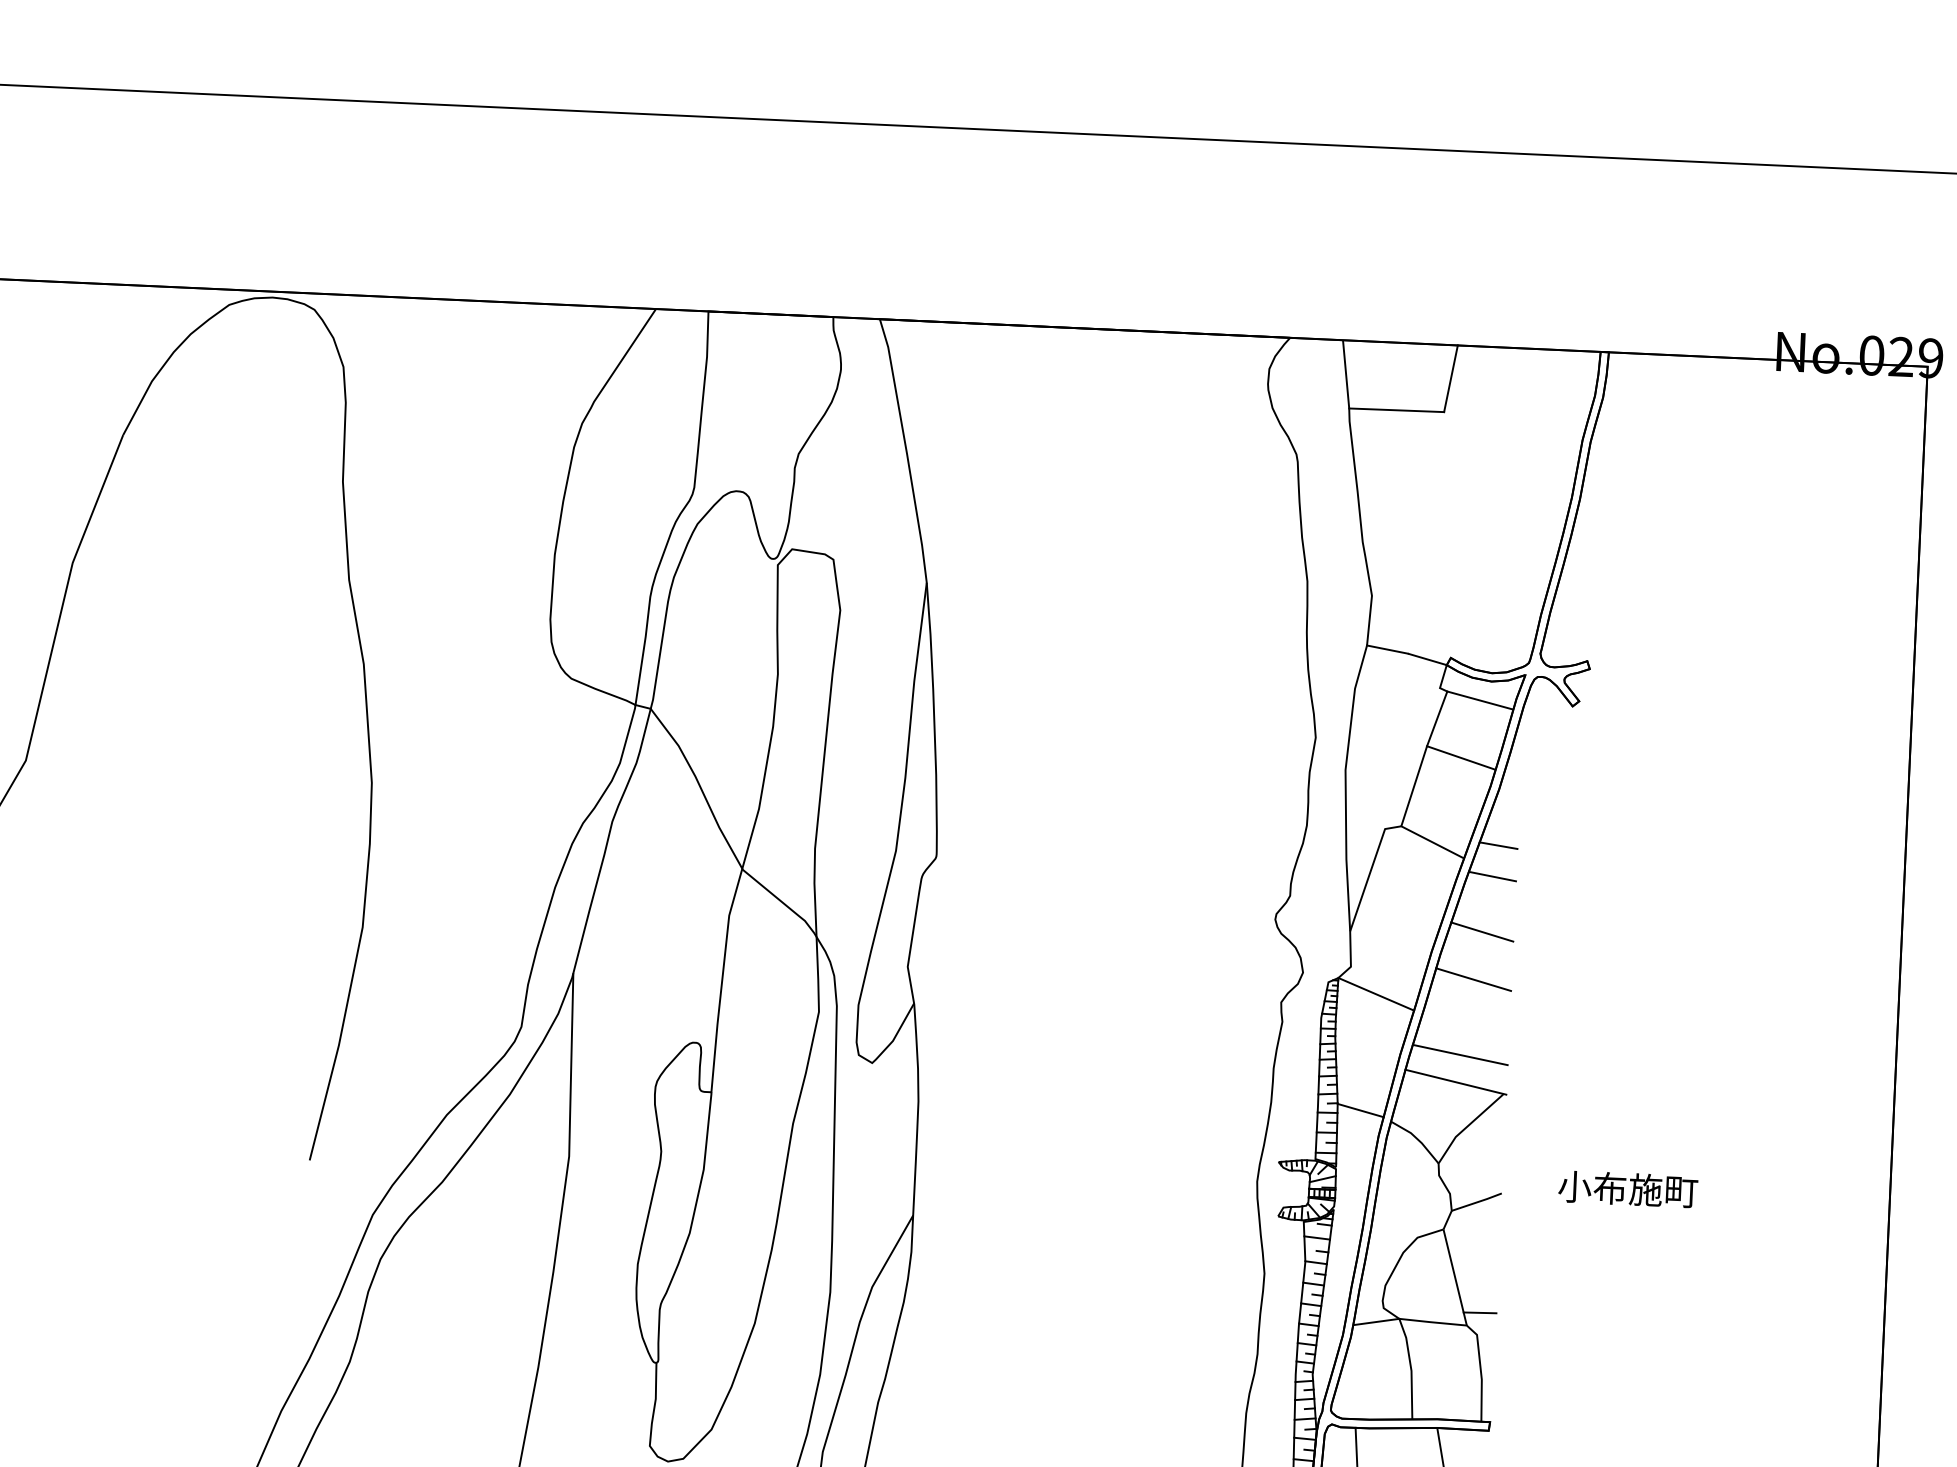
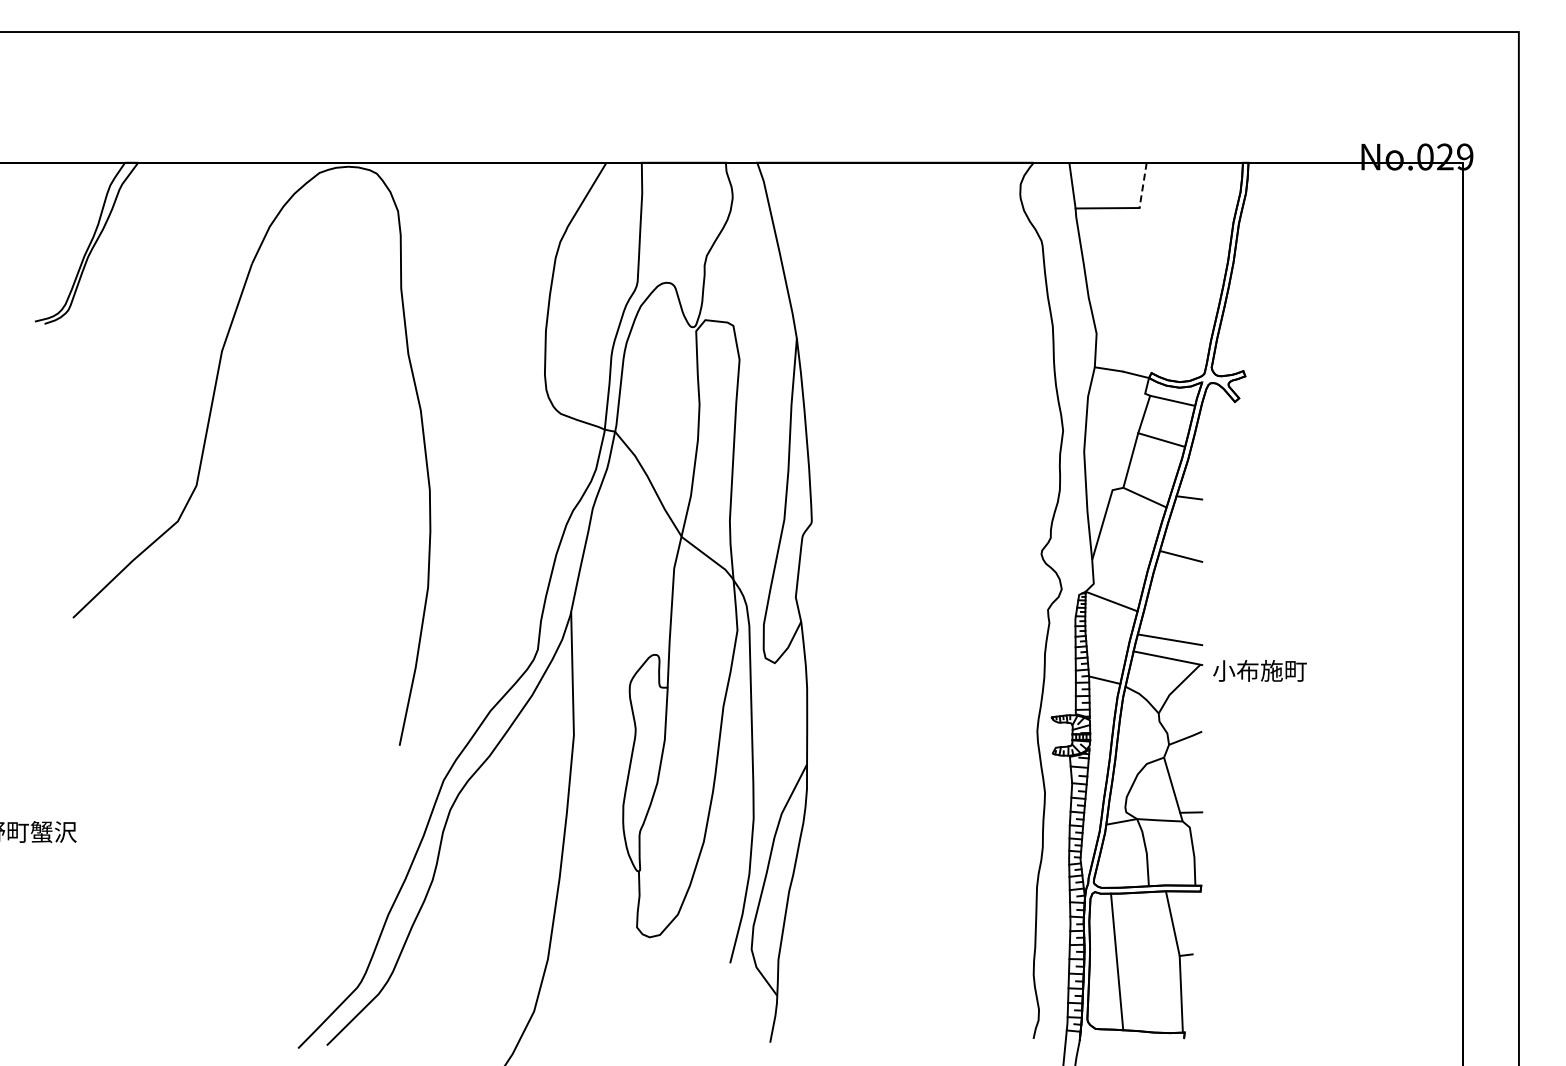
line: (1451, 378) -> (1143, 185), solid -> dashed
line: (1492, 876) -> (1186, 518), removed
line: (1473, 979) -> (1176, 588), removed
text: (1627, 1188) -> (1259, 670), moved

